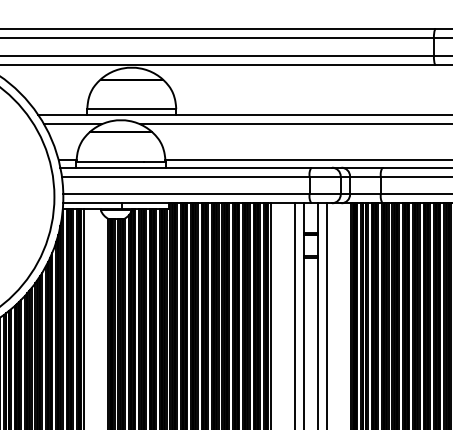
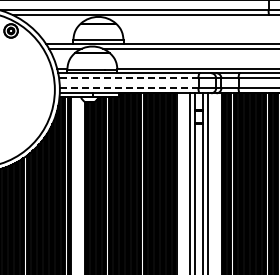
line: (185, 176) -> (128, 78), solid -> dashed
line: (186, 194) -> (129, 88), solid -> dashed

